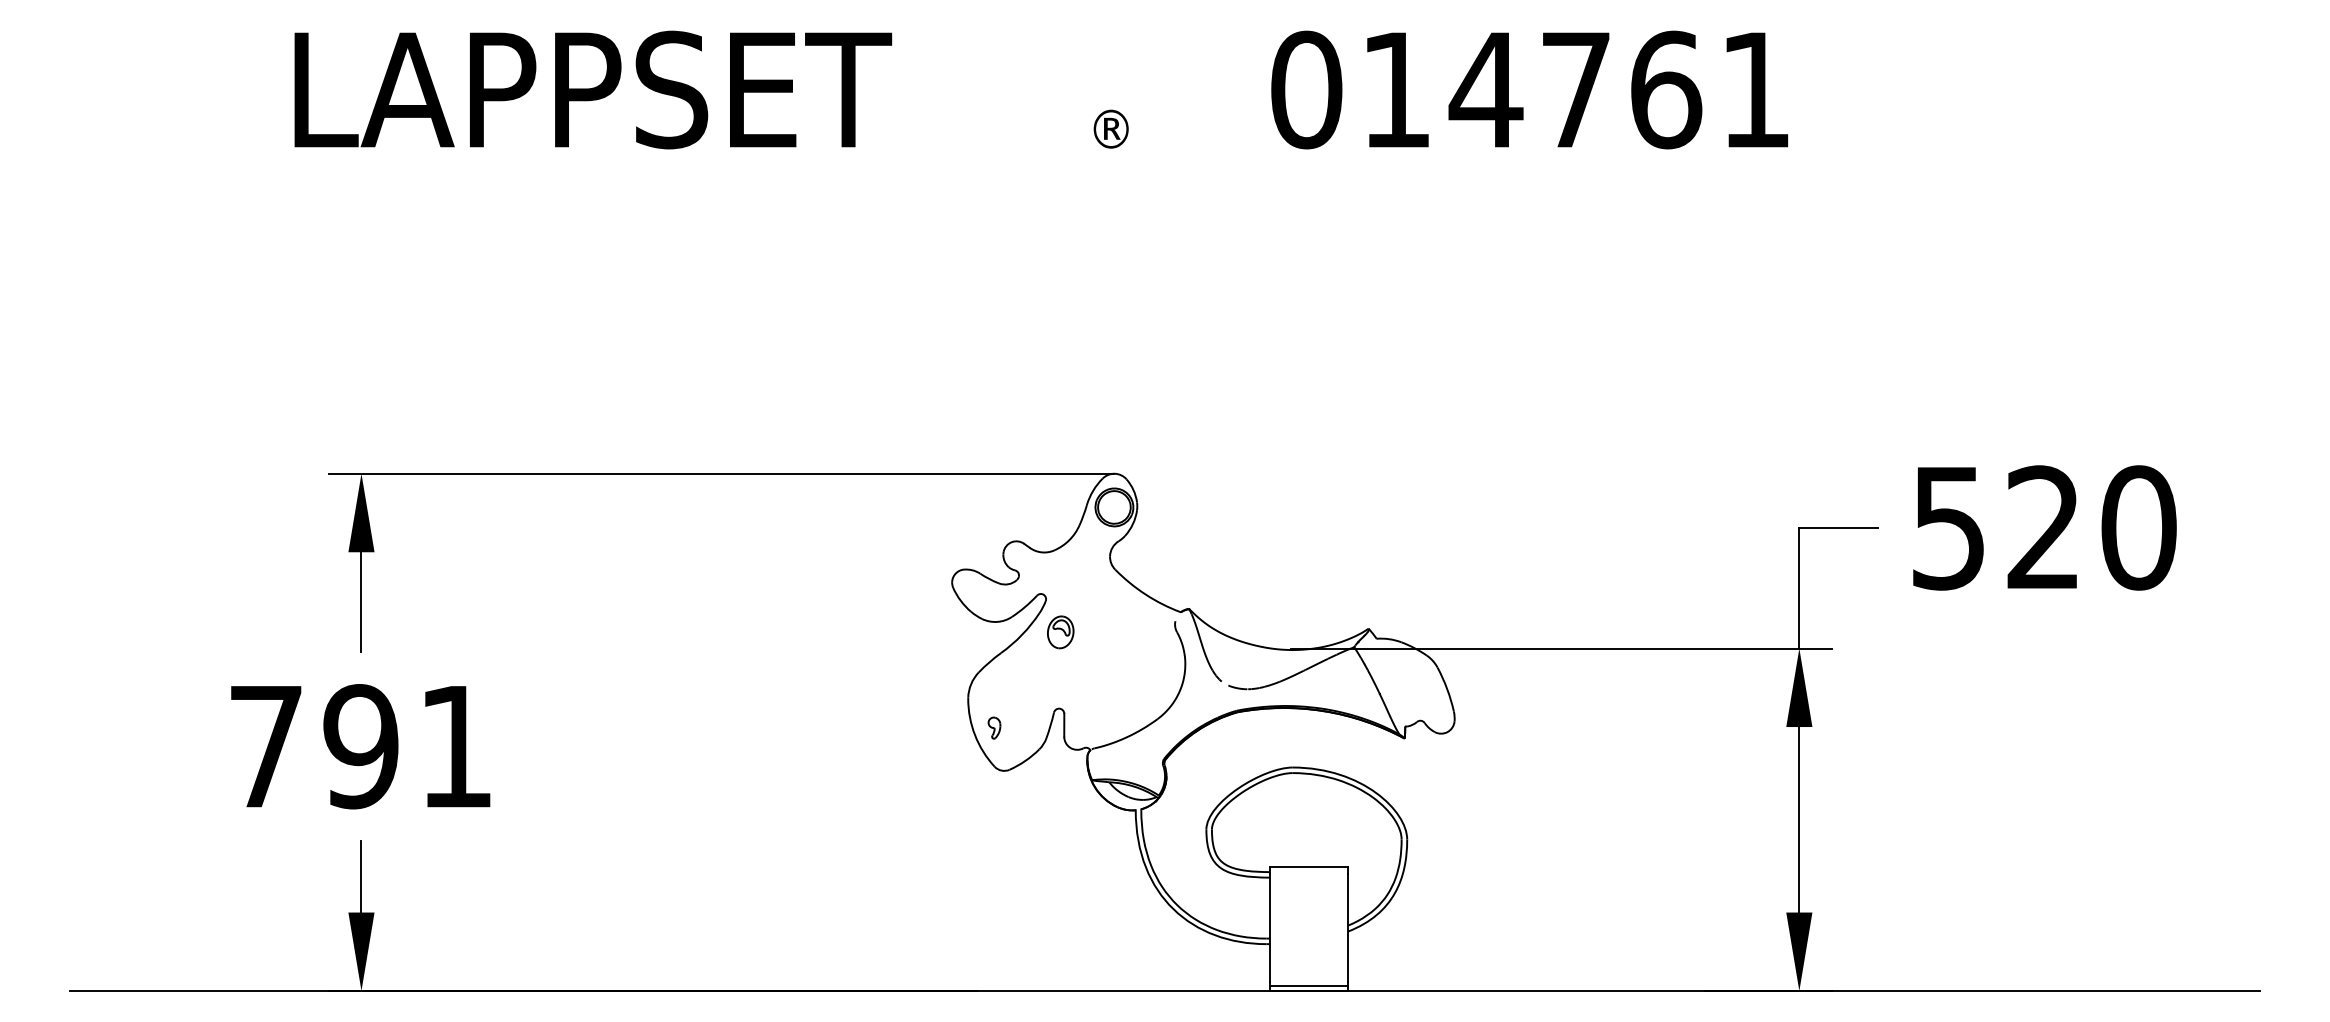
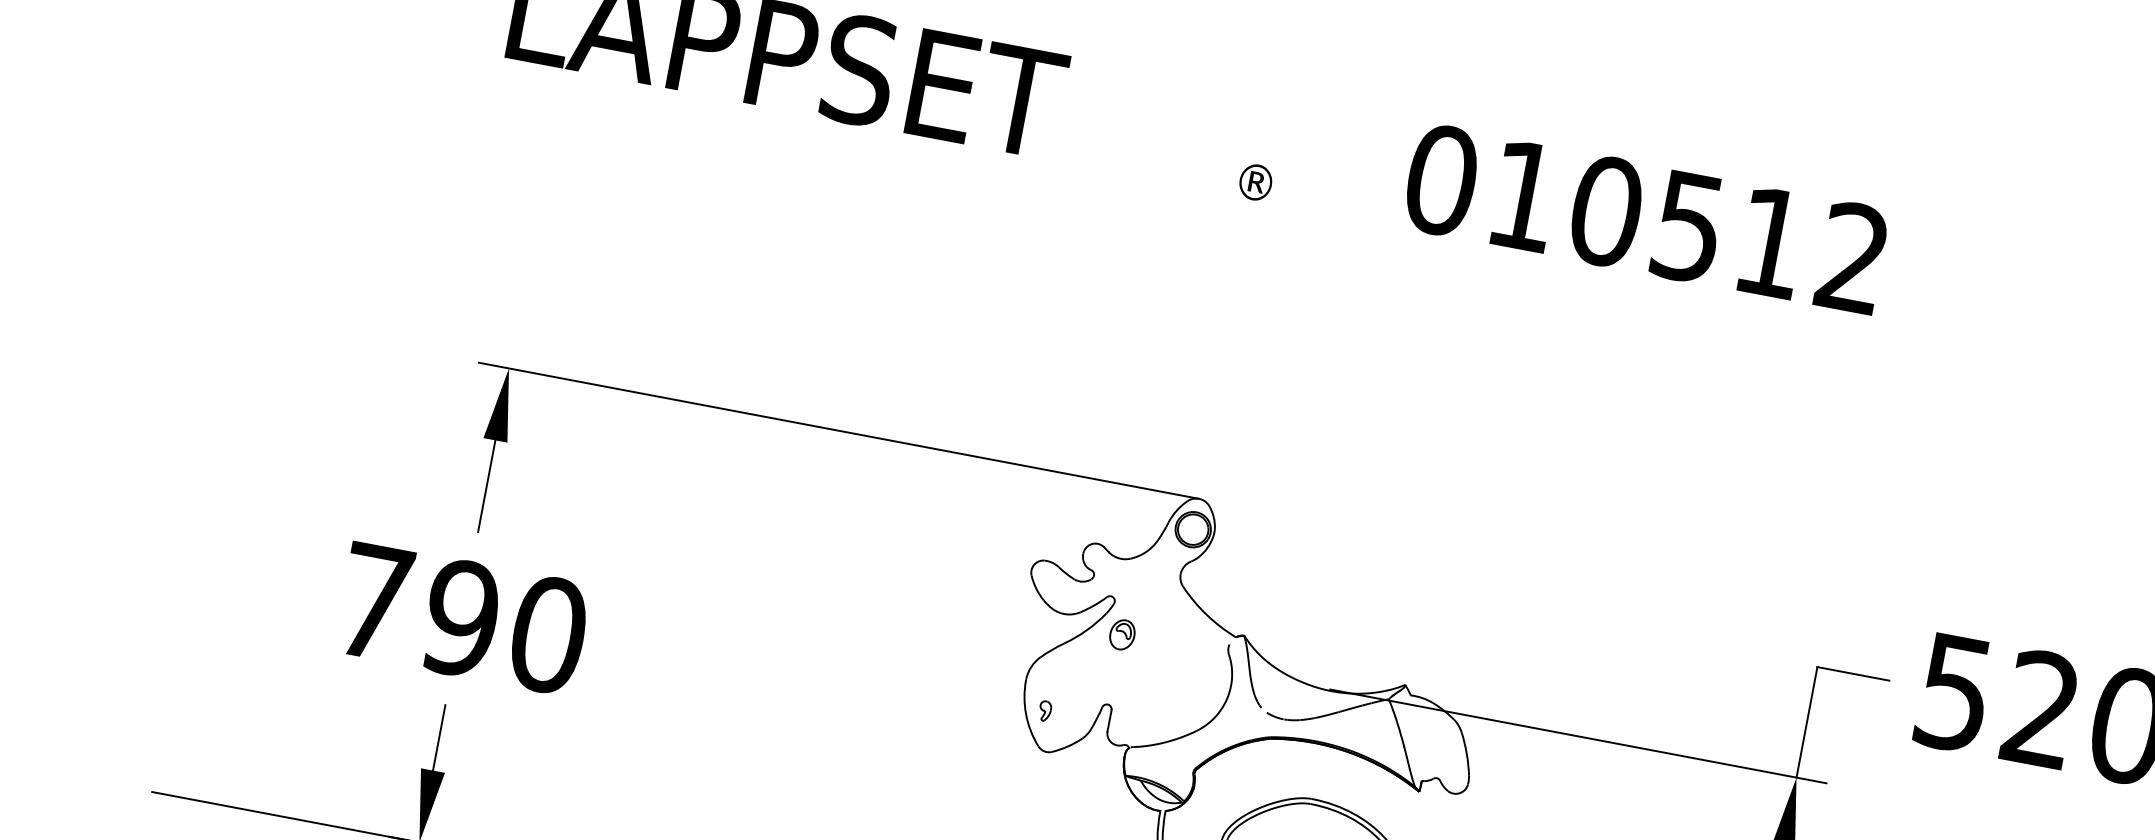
text: (1618, 89) -> (1727, 233), 014761 -> 010512
text: (455, 746) -> (547, 634), 791 -> 790

